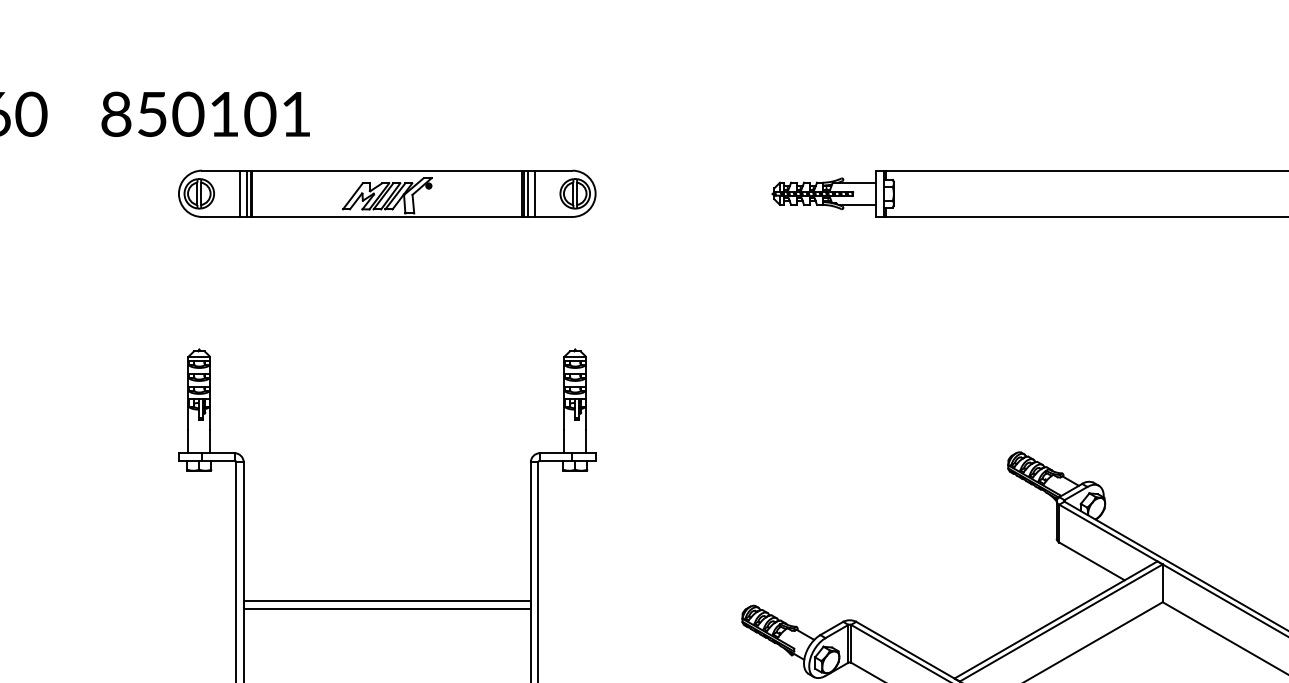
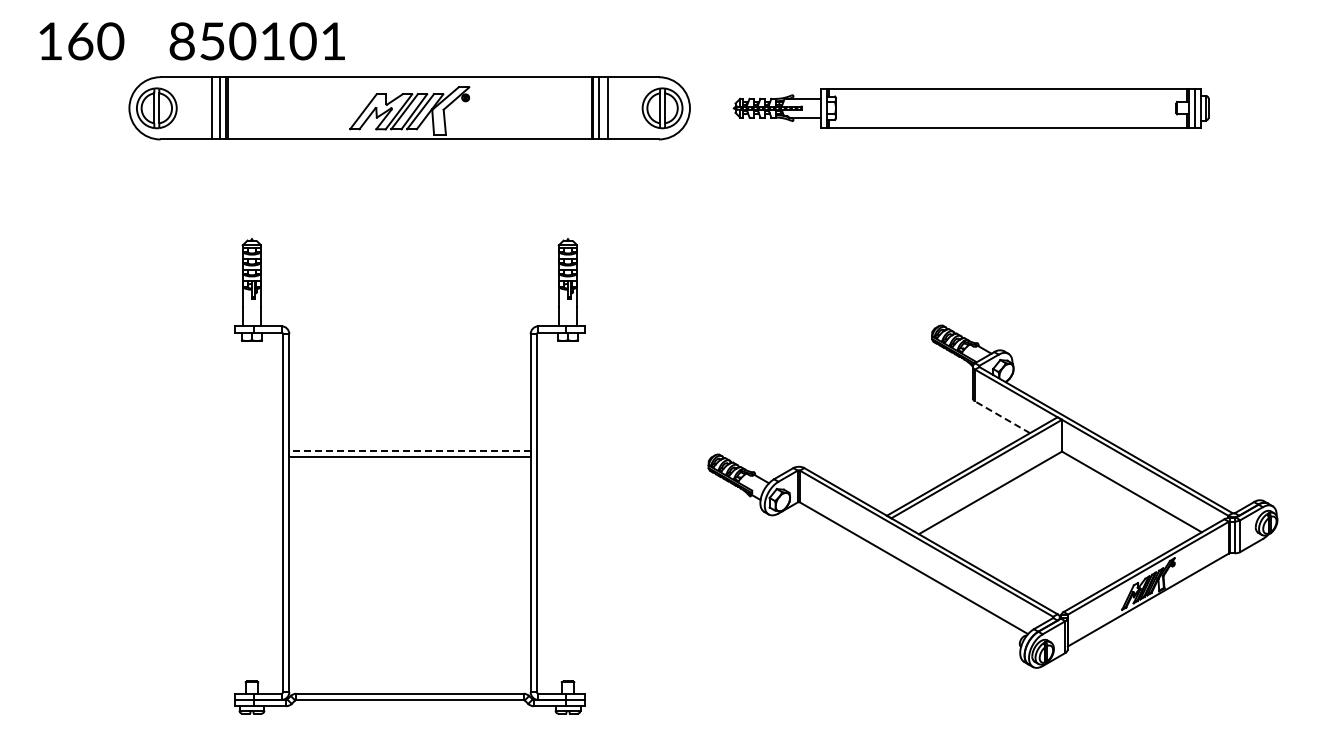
part: (387, 192) -> (410, 107), size x1.6
line: (1091, 561) -> (1002, 417), solid -> dashed
line: (387, 600) -> (410, 450), solid -> dashed

